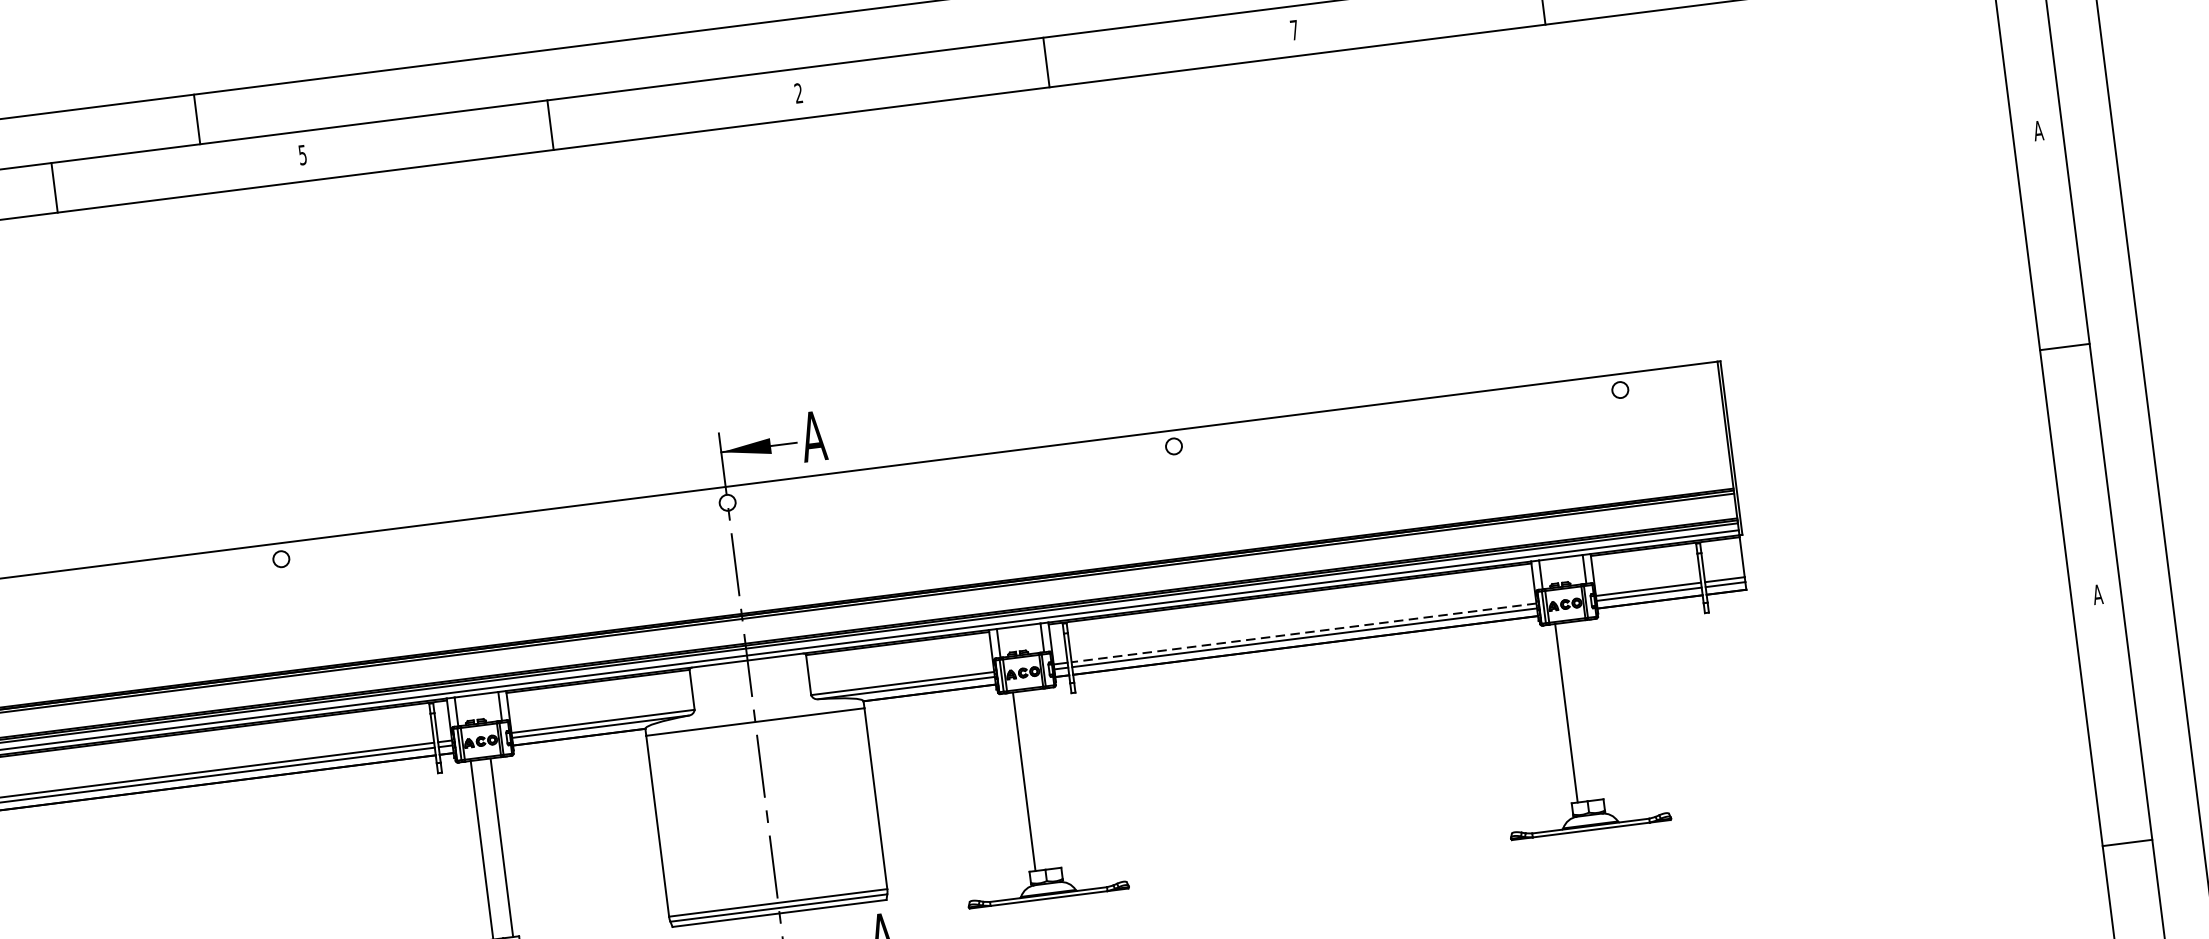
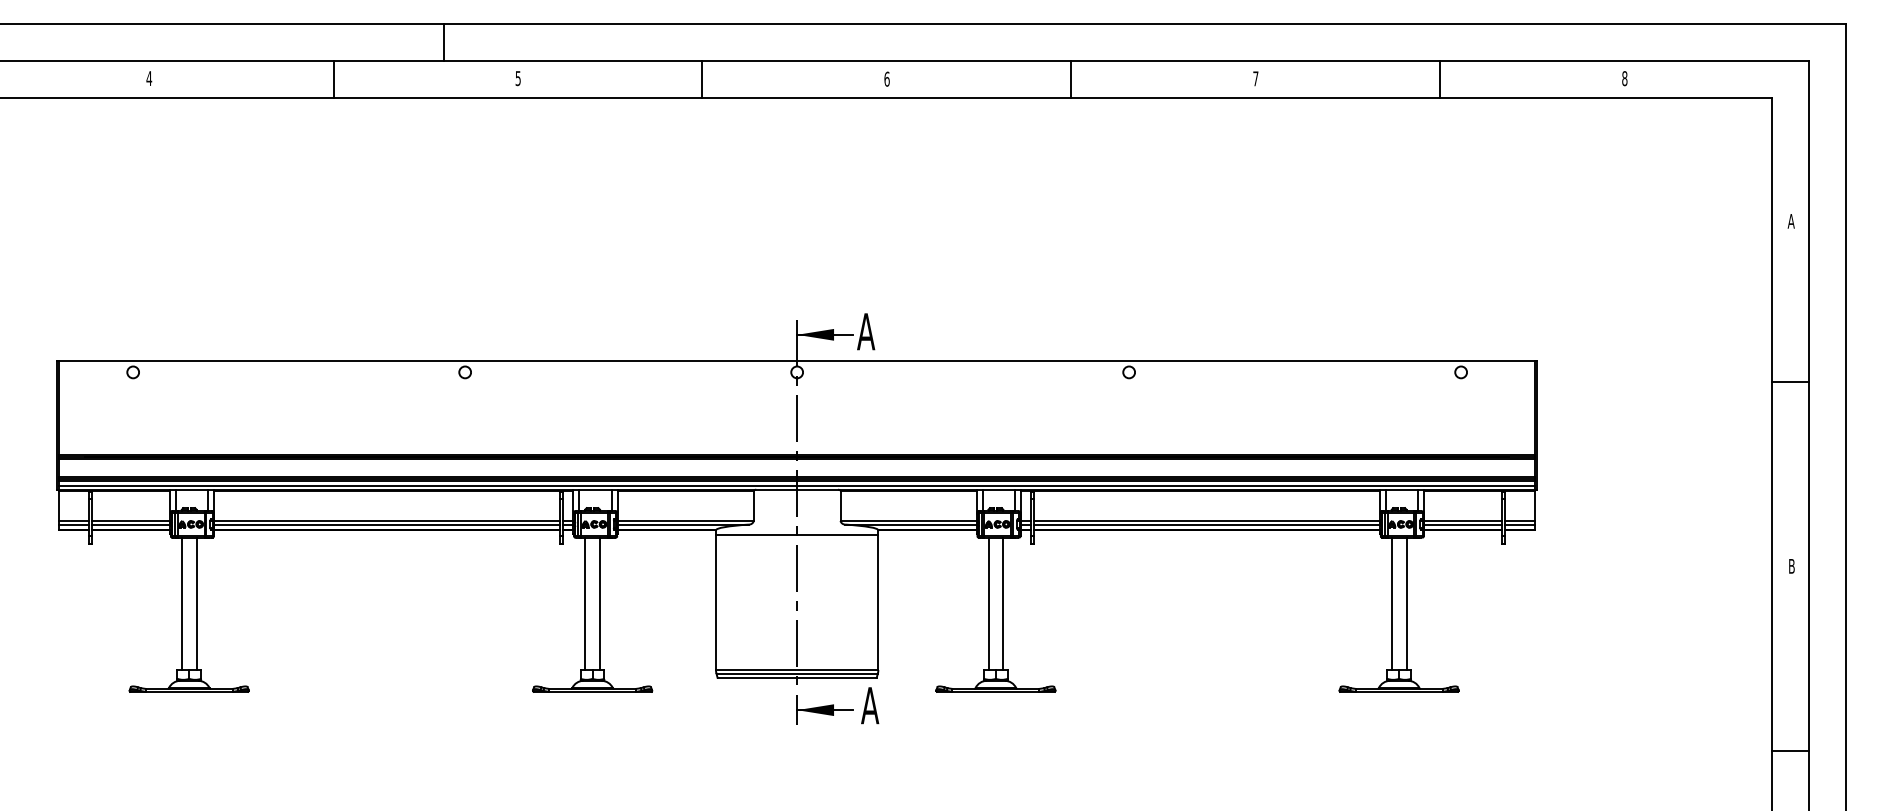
text: (797, 92) -> (886, 78), 2 -> 6
text: (2097, 594) -> (1791, 566), A -> B
line: (1304, 632) -> (1207, 520), dashed -> solid
line: (1586, 710) -> (1406, 603), added
line: (1044, 778) -> (1003, 603), added

